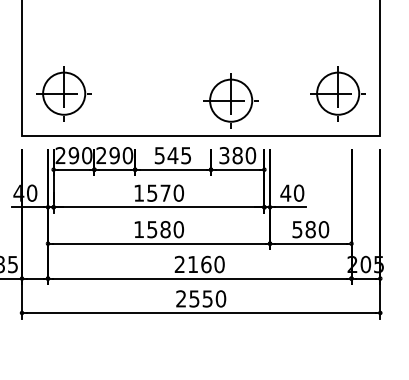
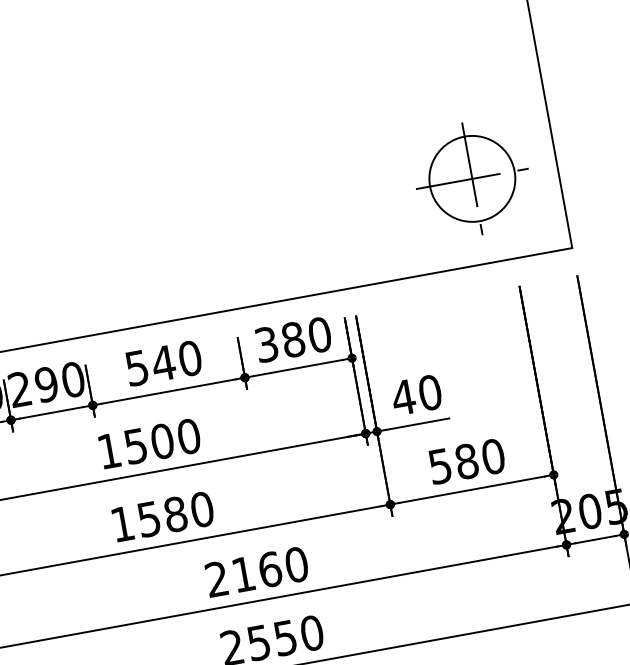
part: (230, 100) -> (258, 231), removed
text: (186, 155) -> (190, 358), 545 -> 540
text: (165, 192) -> (162, 439), 1570 -> 1500

